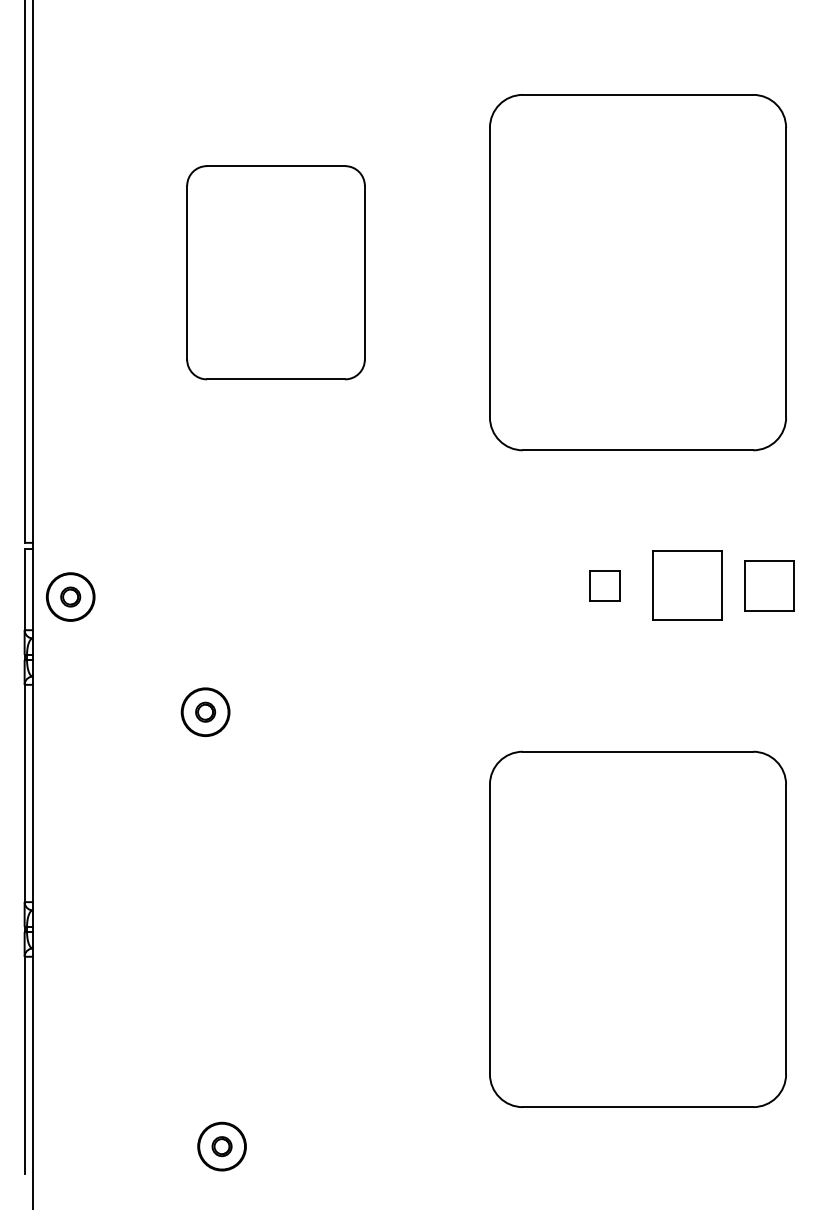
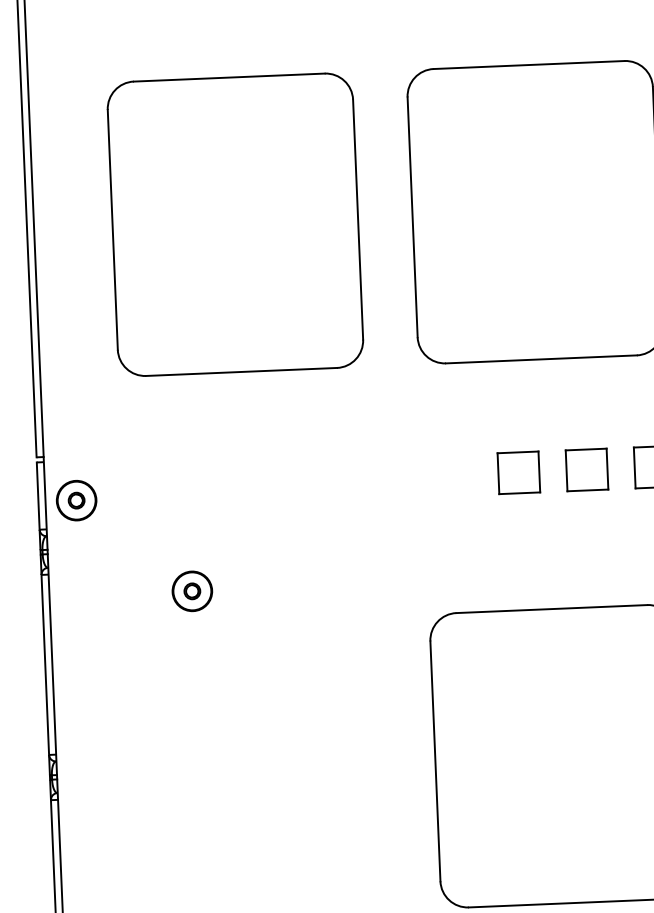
part: (275, 272) -> (234, 224), size x1.67
part: (604, 585) -> (518, 472), size x1.67
part: (687, 585) -> (587, 469), size x0.71

